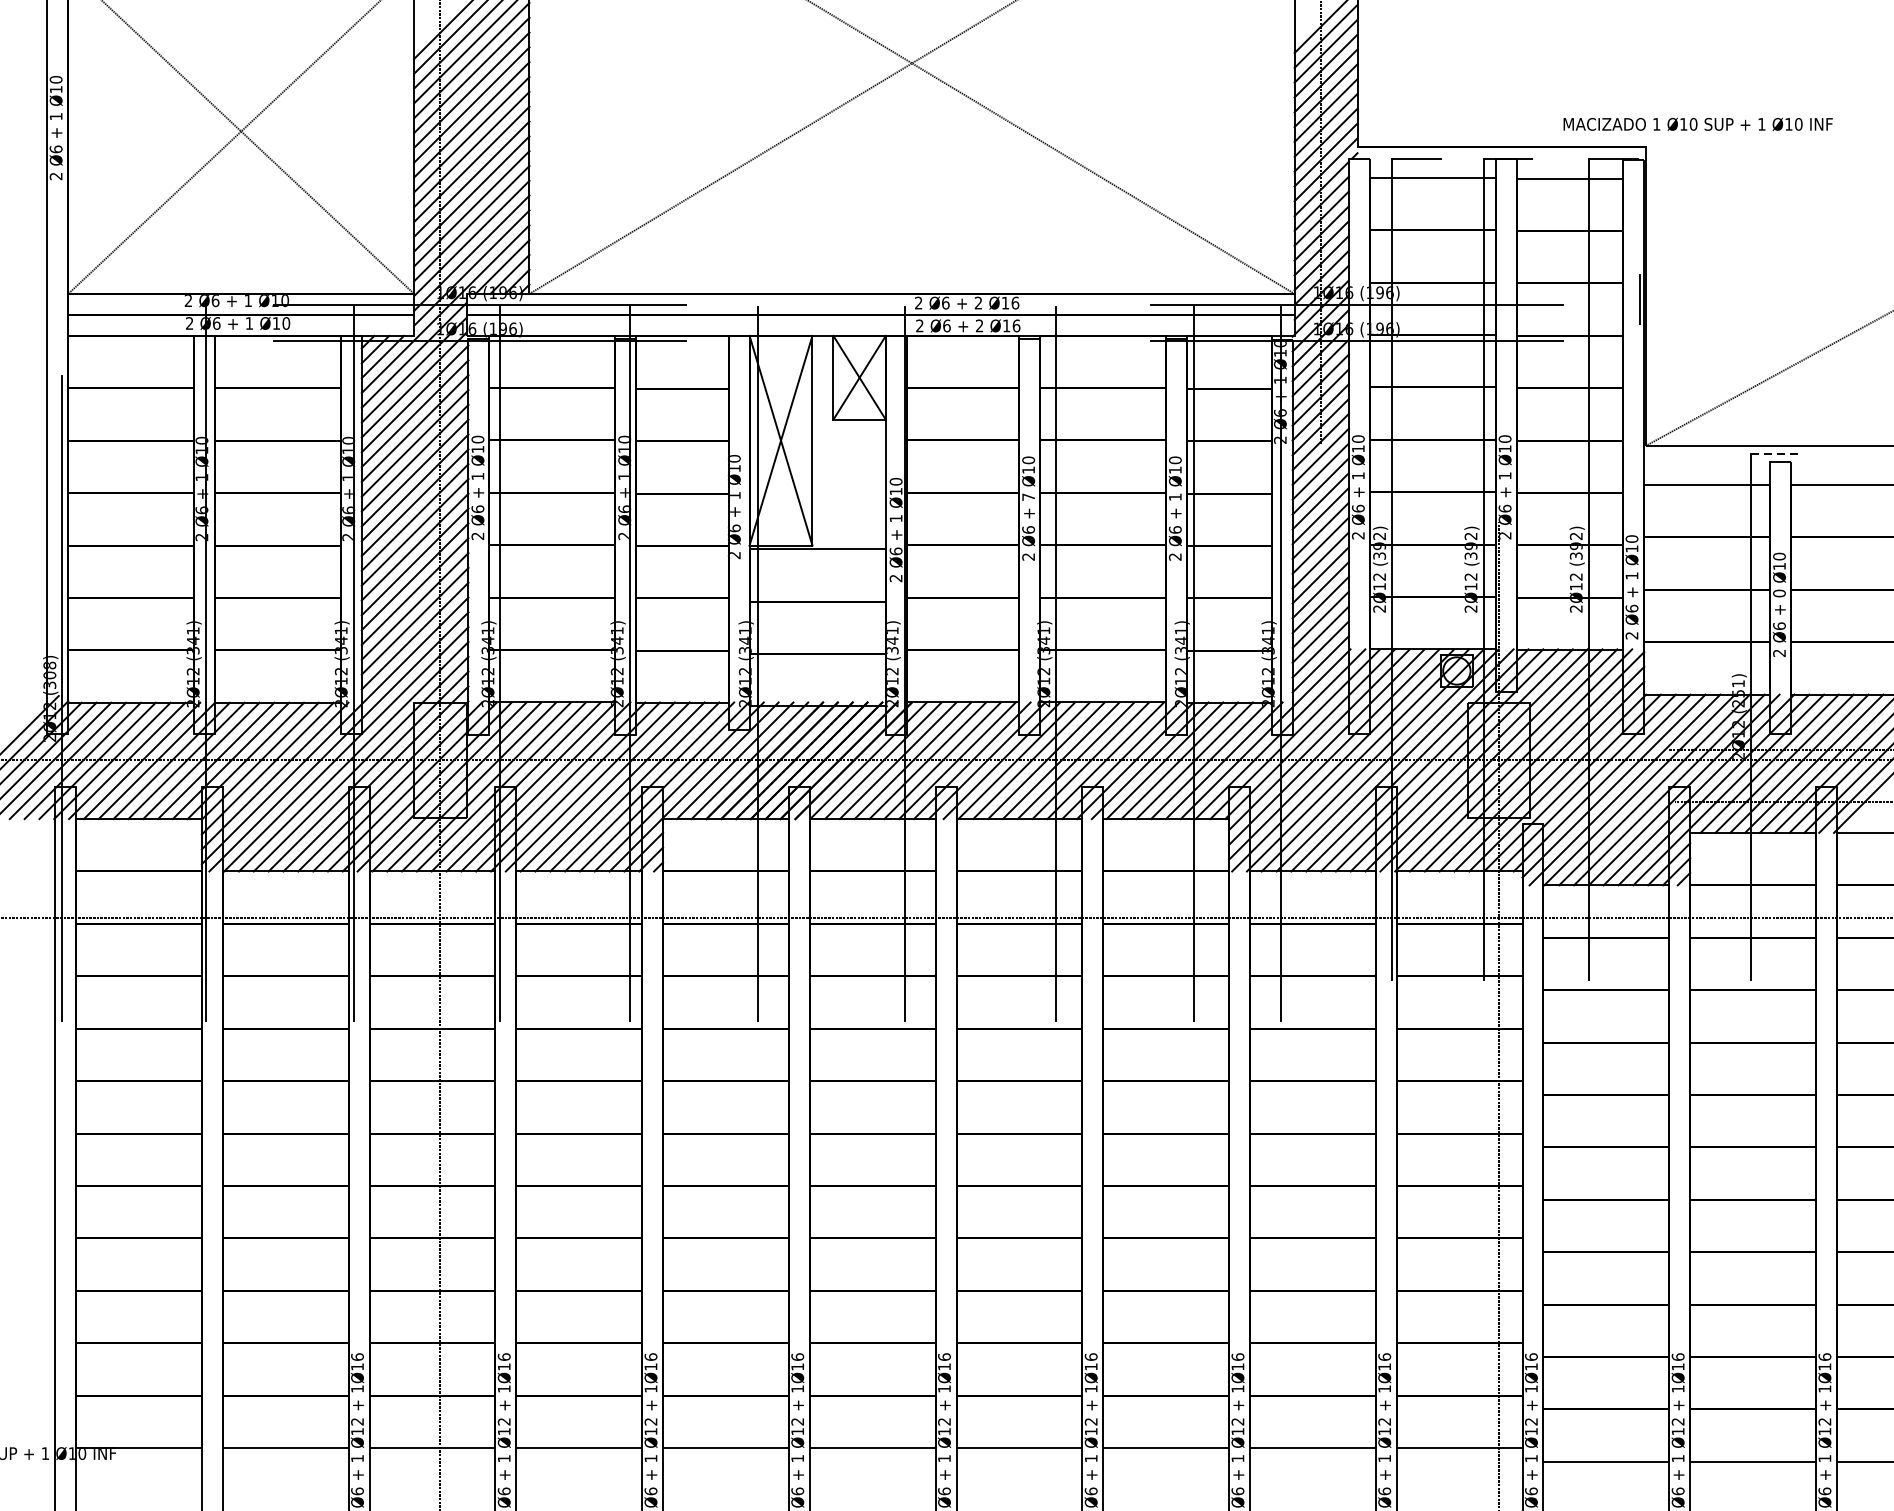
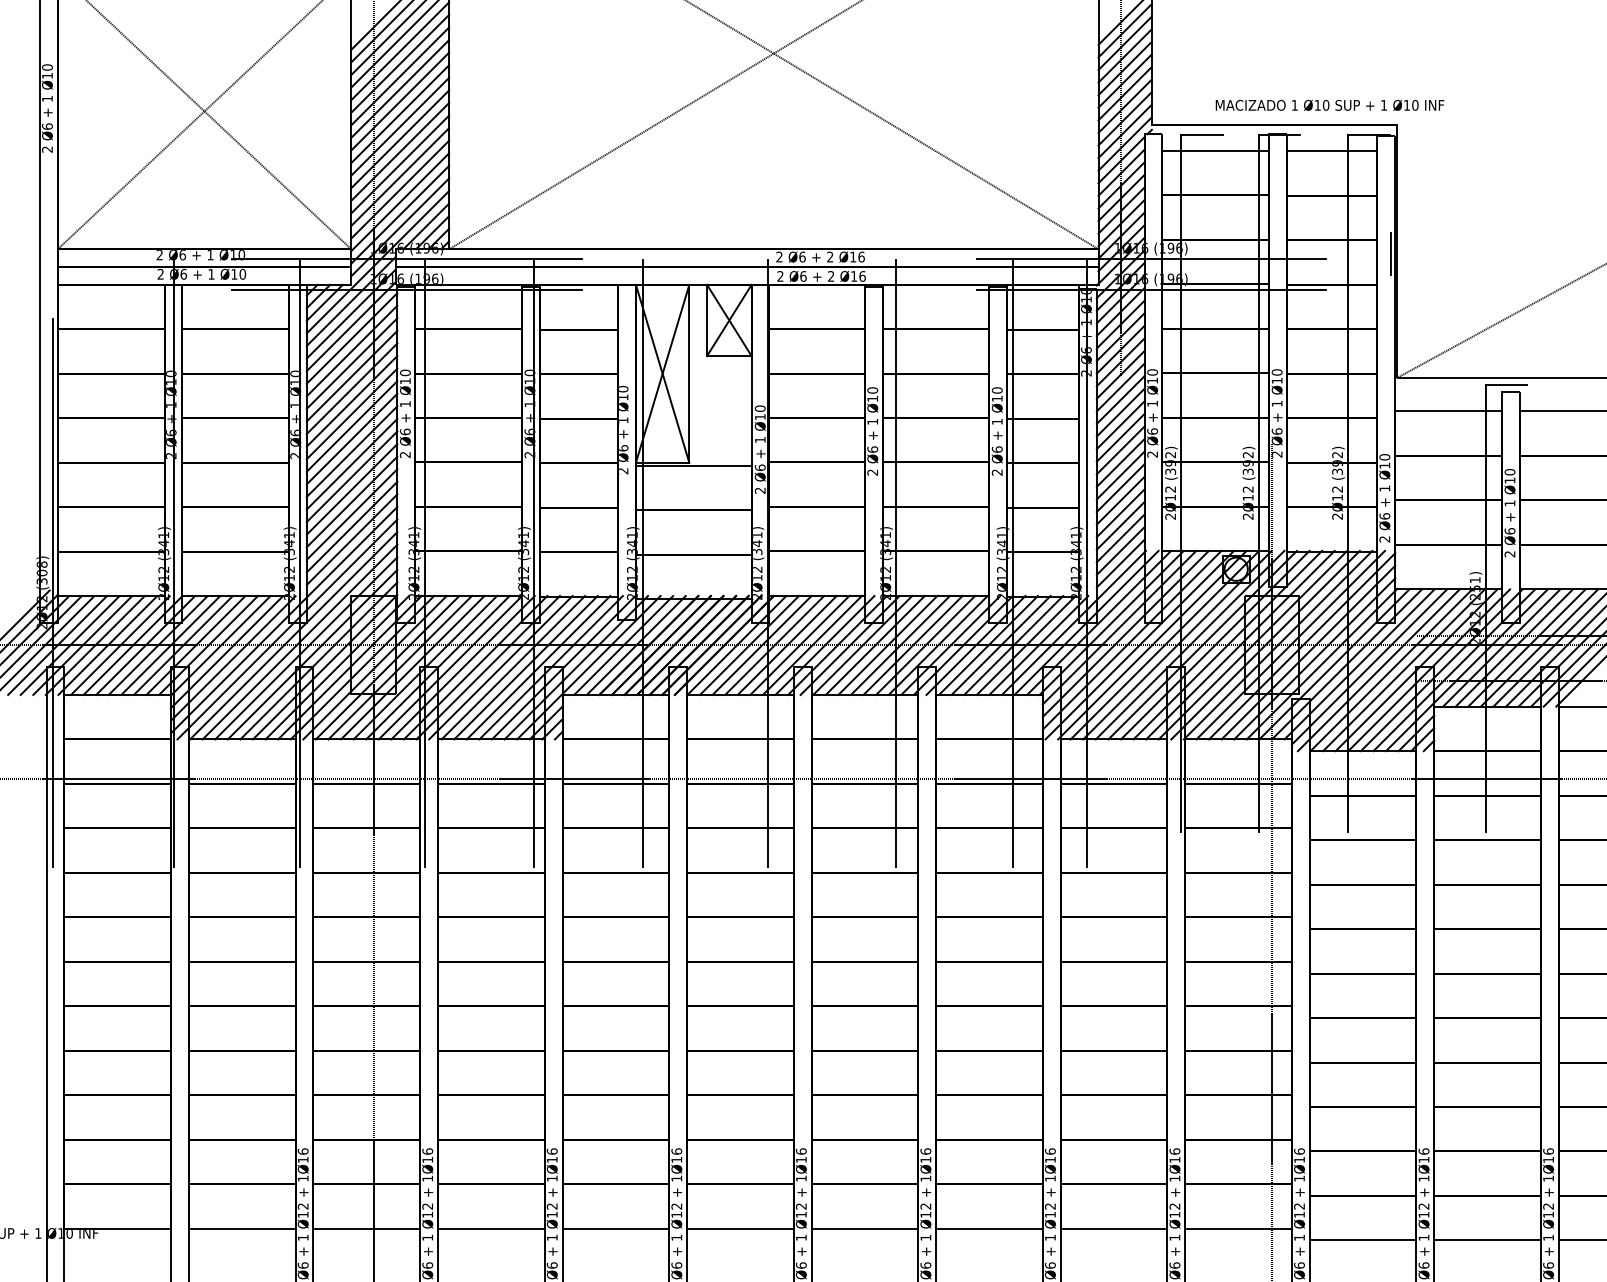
text: (1697, 123) -> (1329, 104), moved
line: (1775, 454) -> (1506, 385), dashed -> solid
text: (1028, 496) -> (872, 421), 7 -> 1
text: (1778, 593) -> (1509, 503), 0 -> 1

